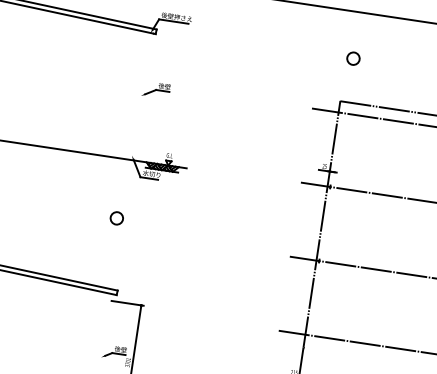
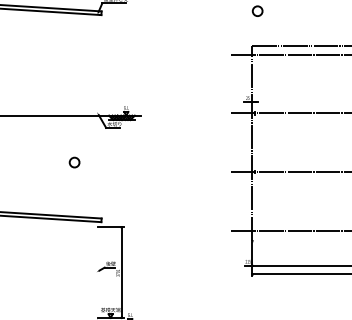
part: (156, 90) -> (108, 58), removed
circle: (116, 218) -> (74, 162), moved

